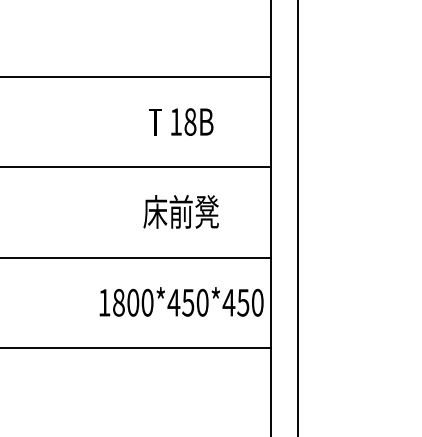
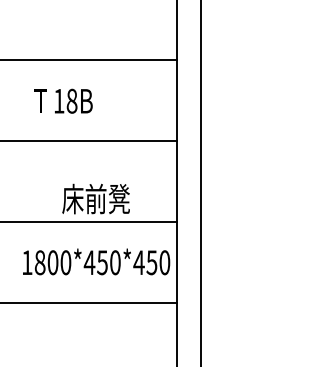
text: (181, 121) -> (64, 100), moved
text: (180, 211) -> (95, 198), moved

